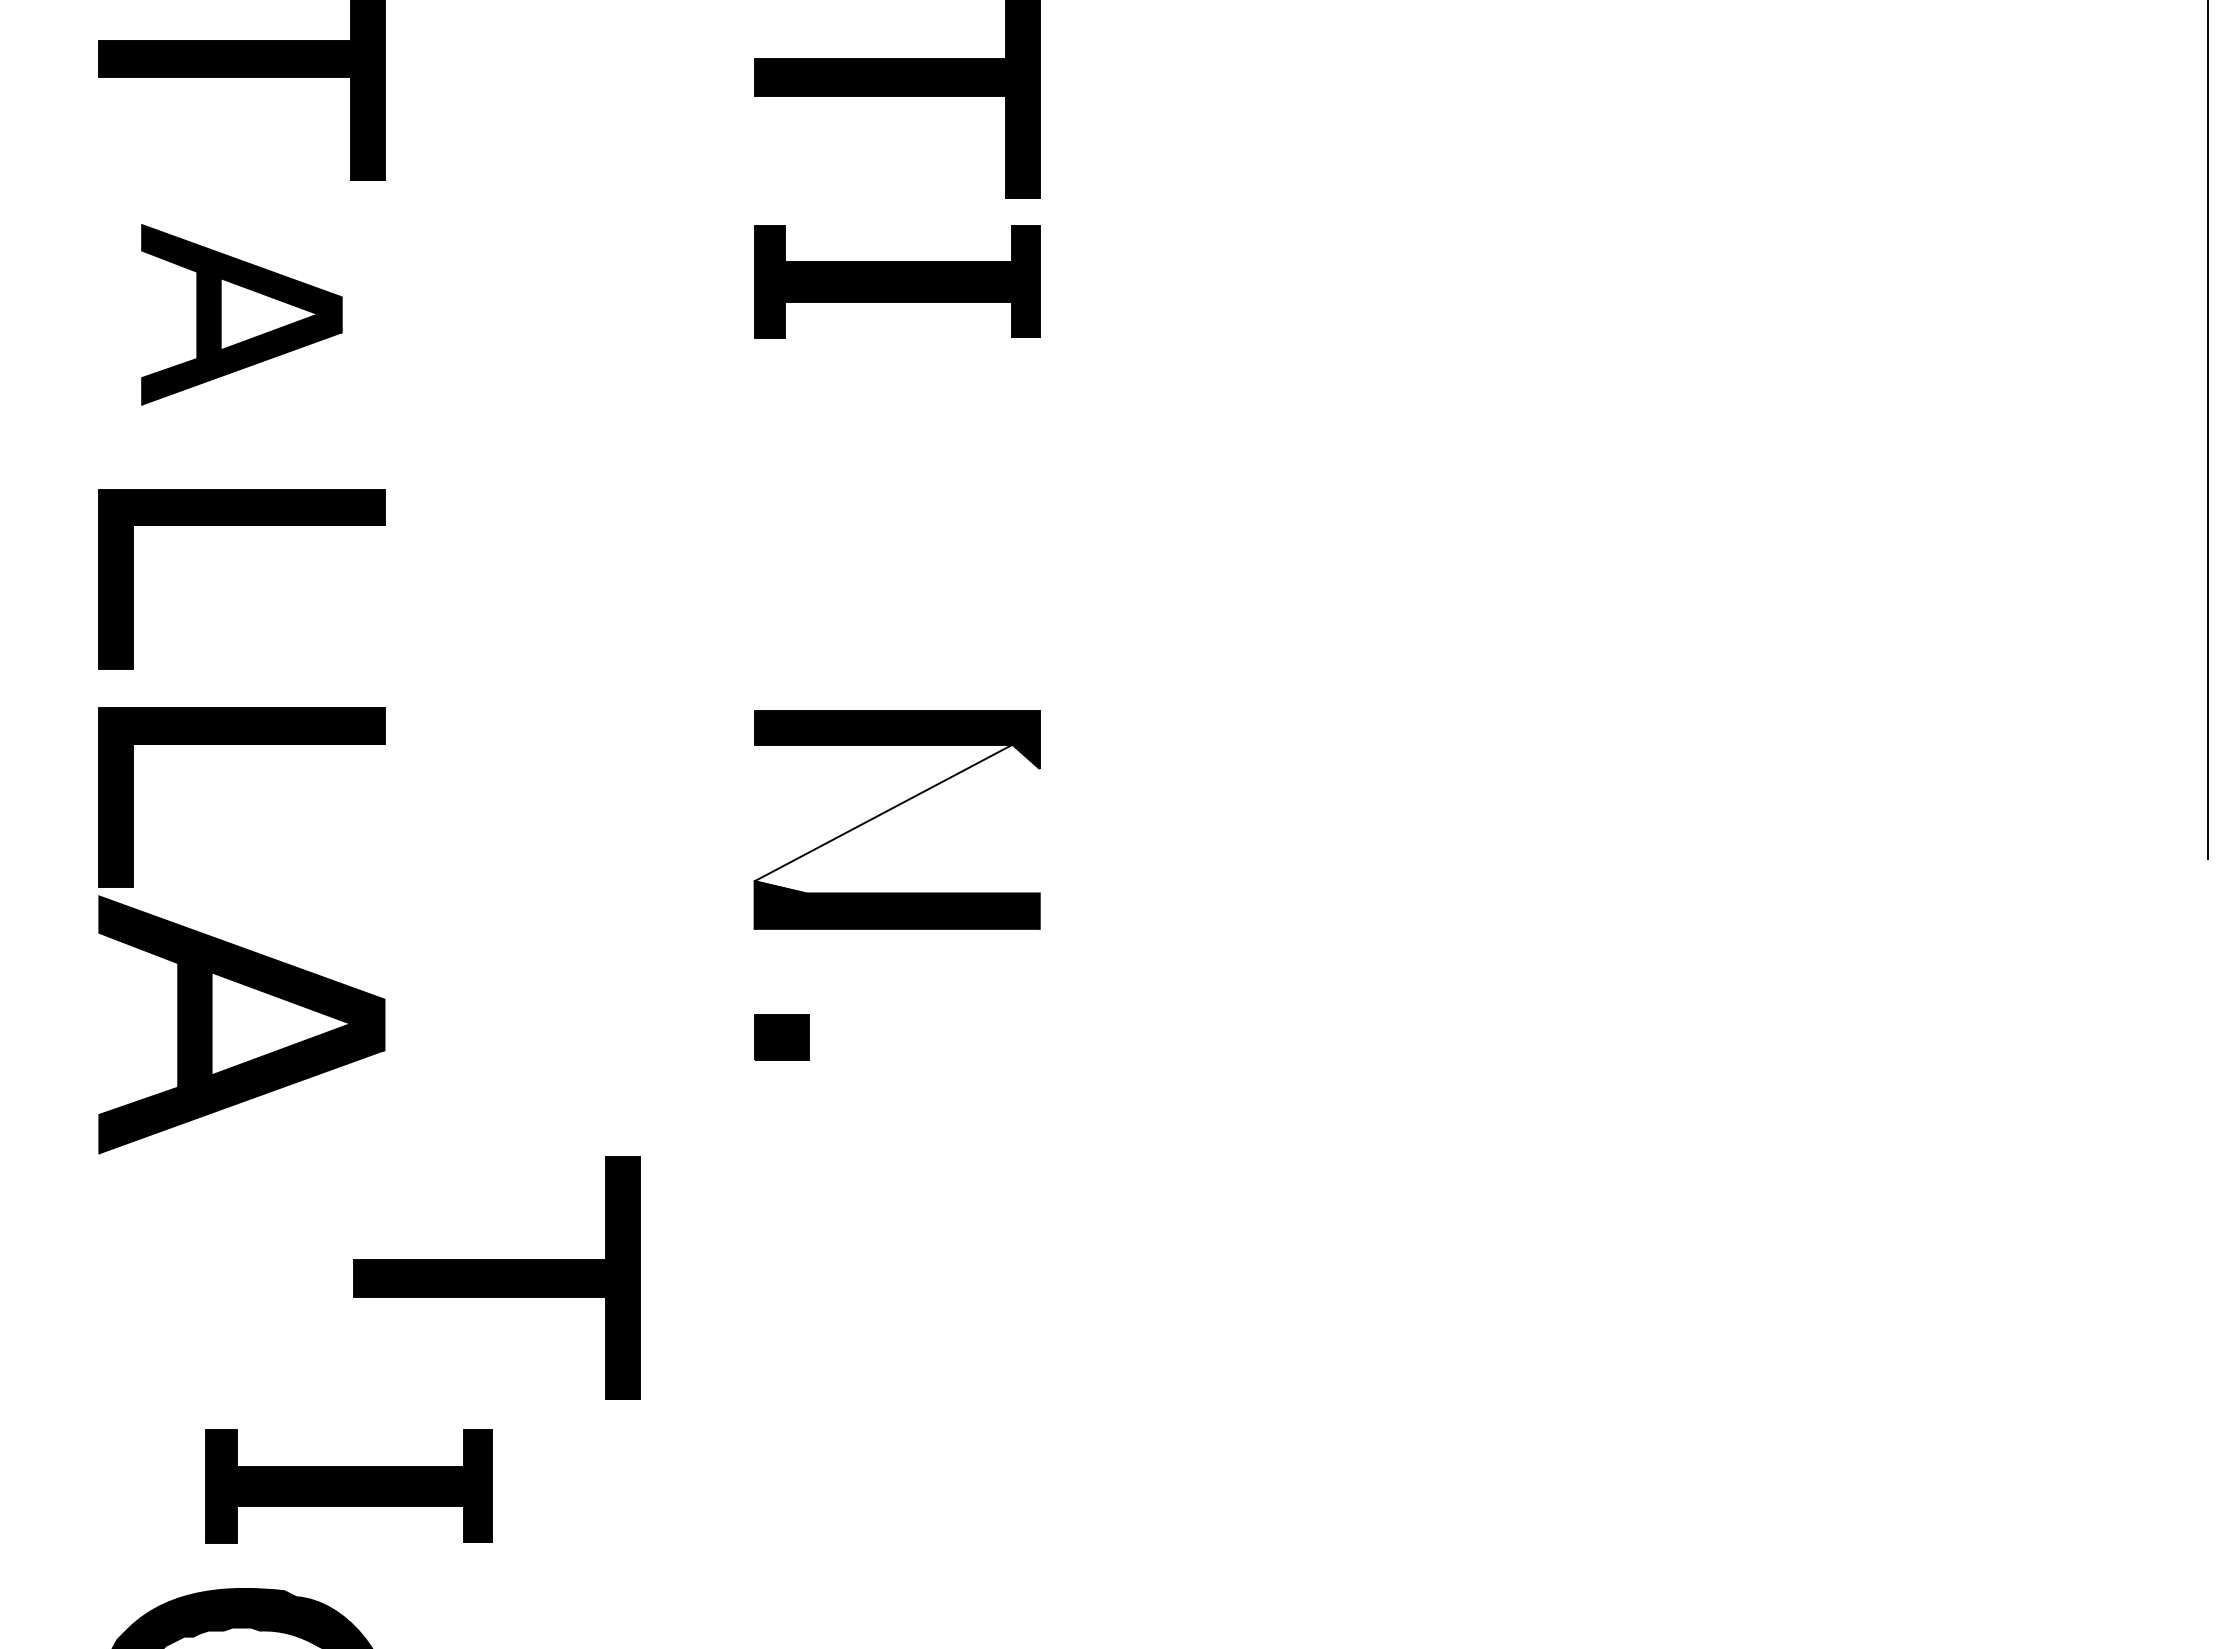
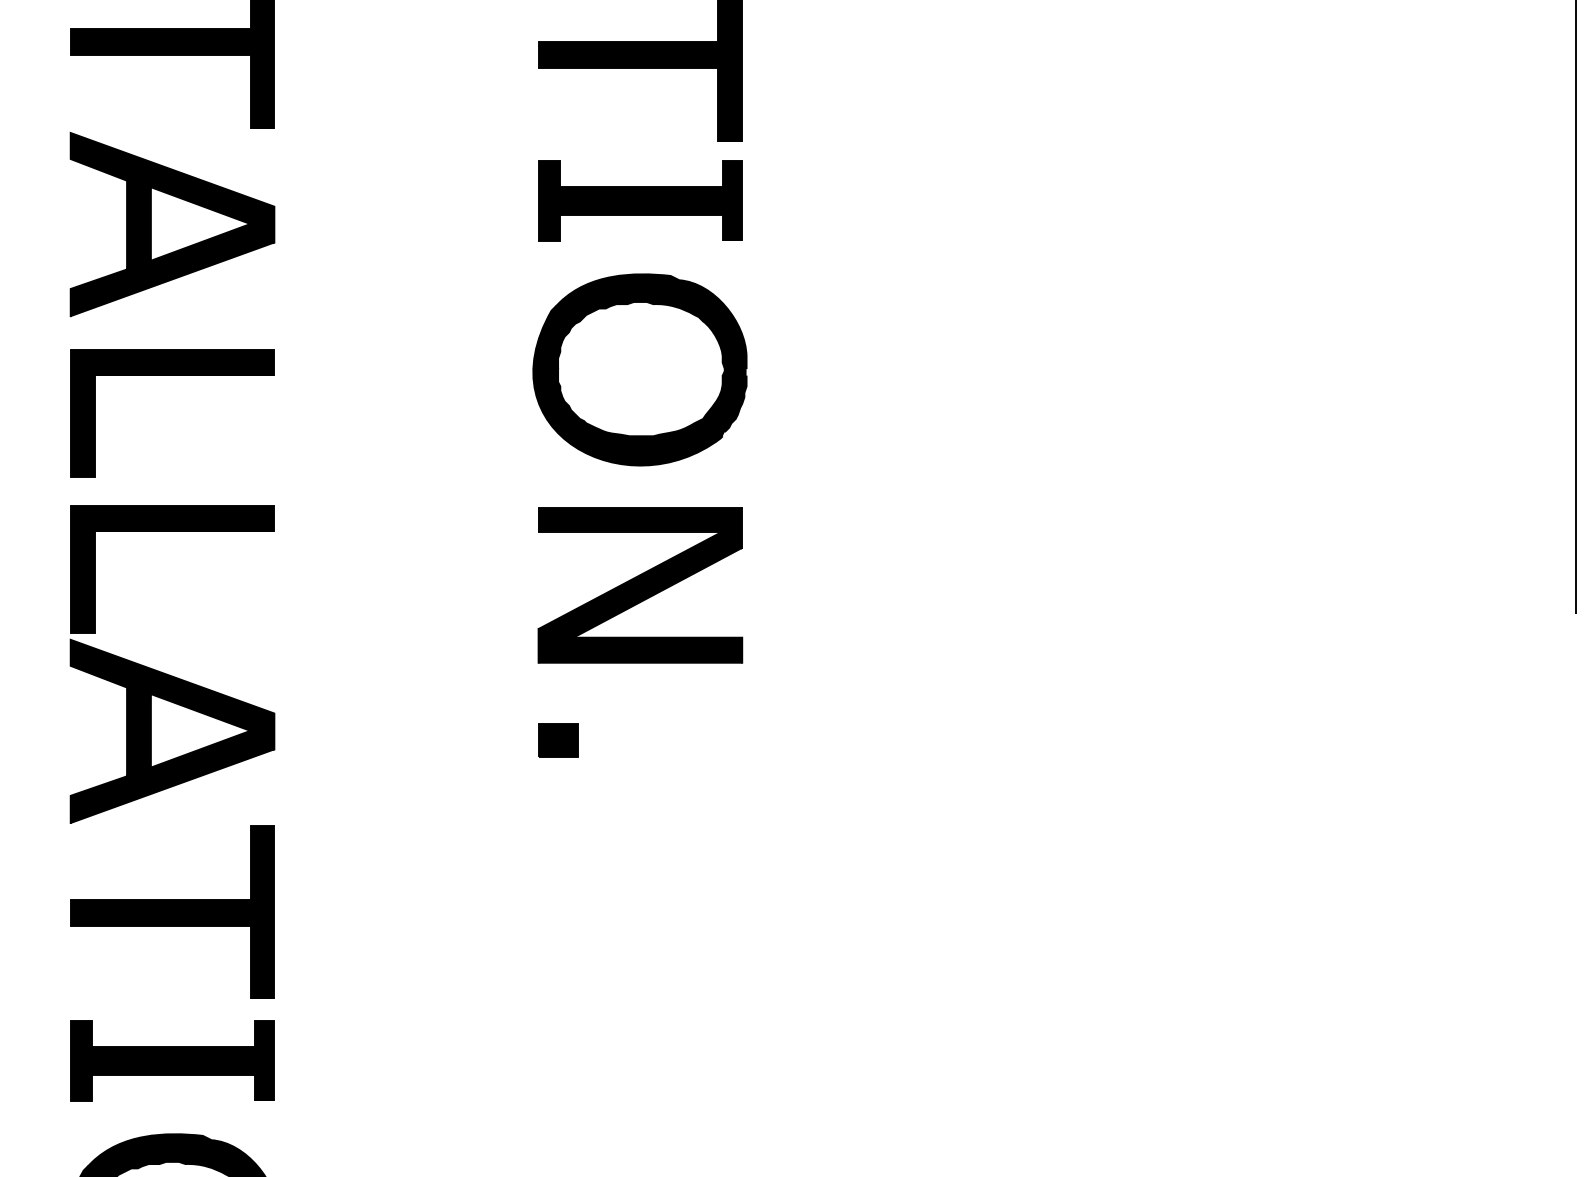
part: (241, 314) -> (172, 224), size x1.43
part: (896, 518) -> (639, 370), added
fill: (896, 818) -> (639, 584), added
part: (496, 1277) -> (172, 911), moved
part: (348, 1486) -> (172, 1061), moved

